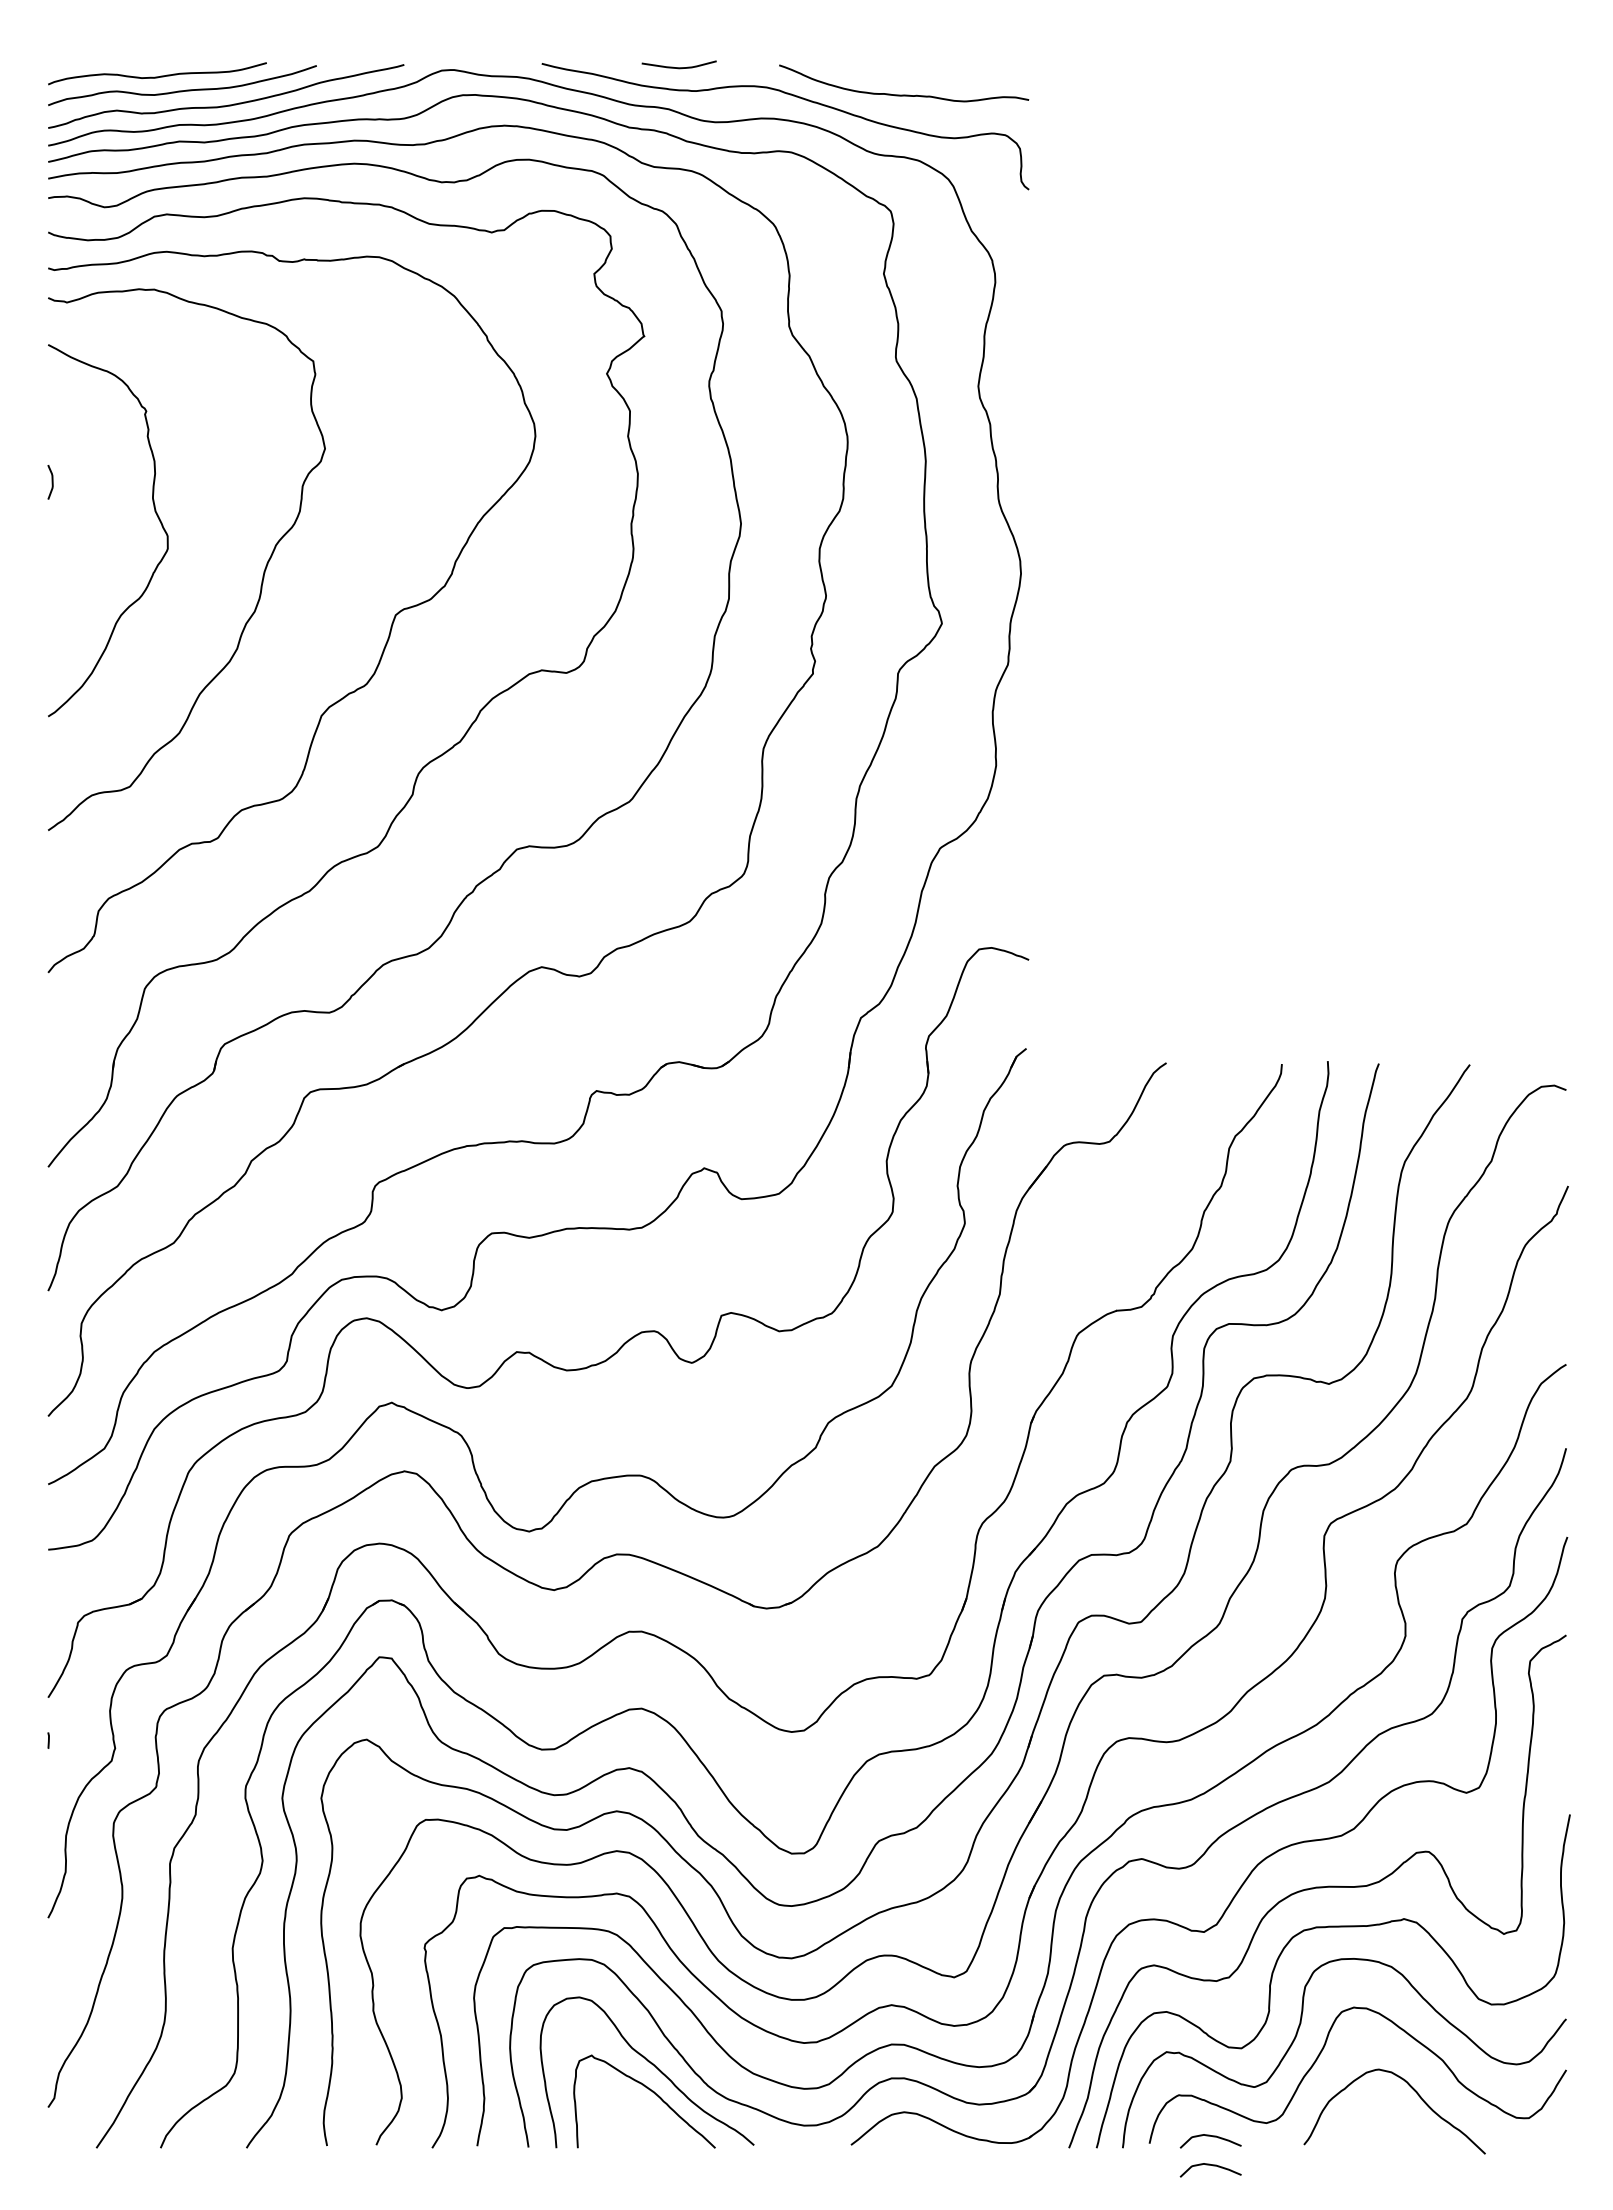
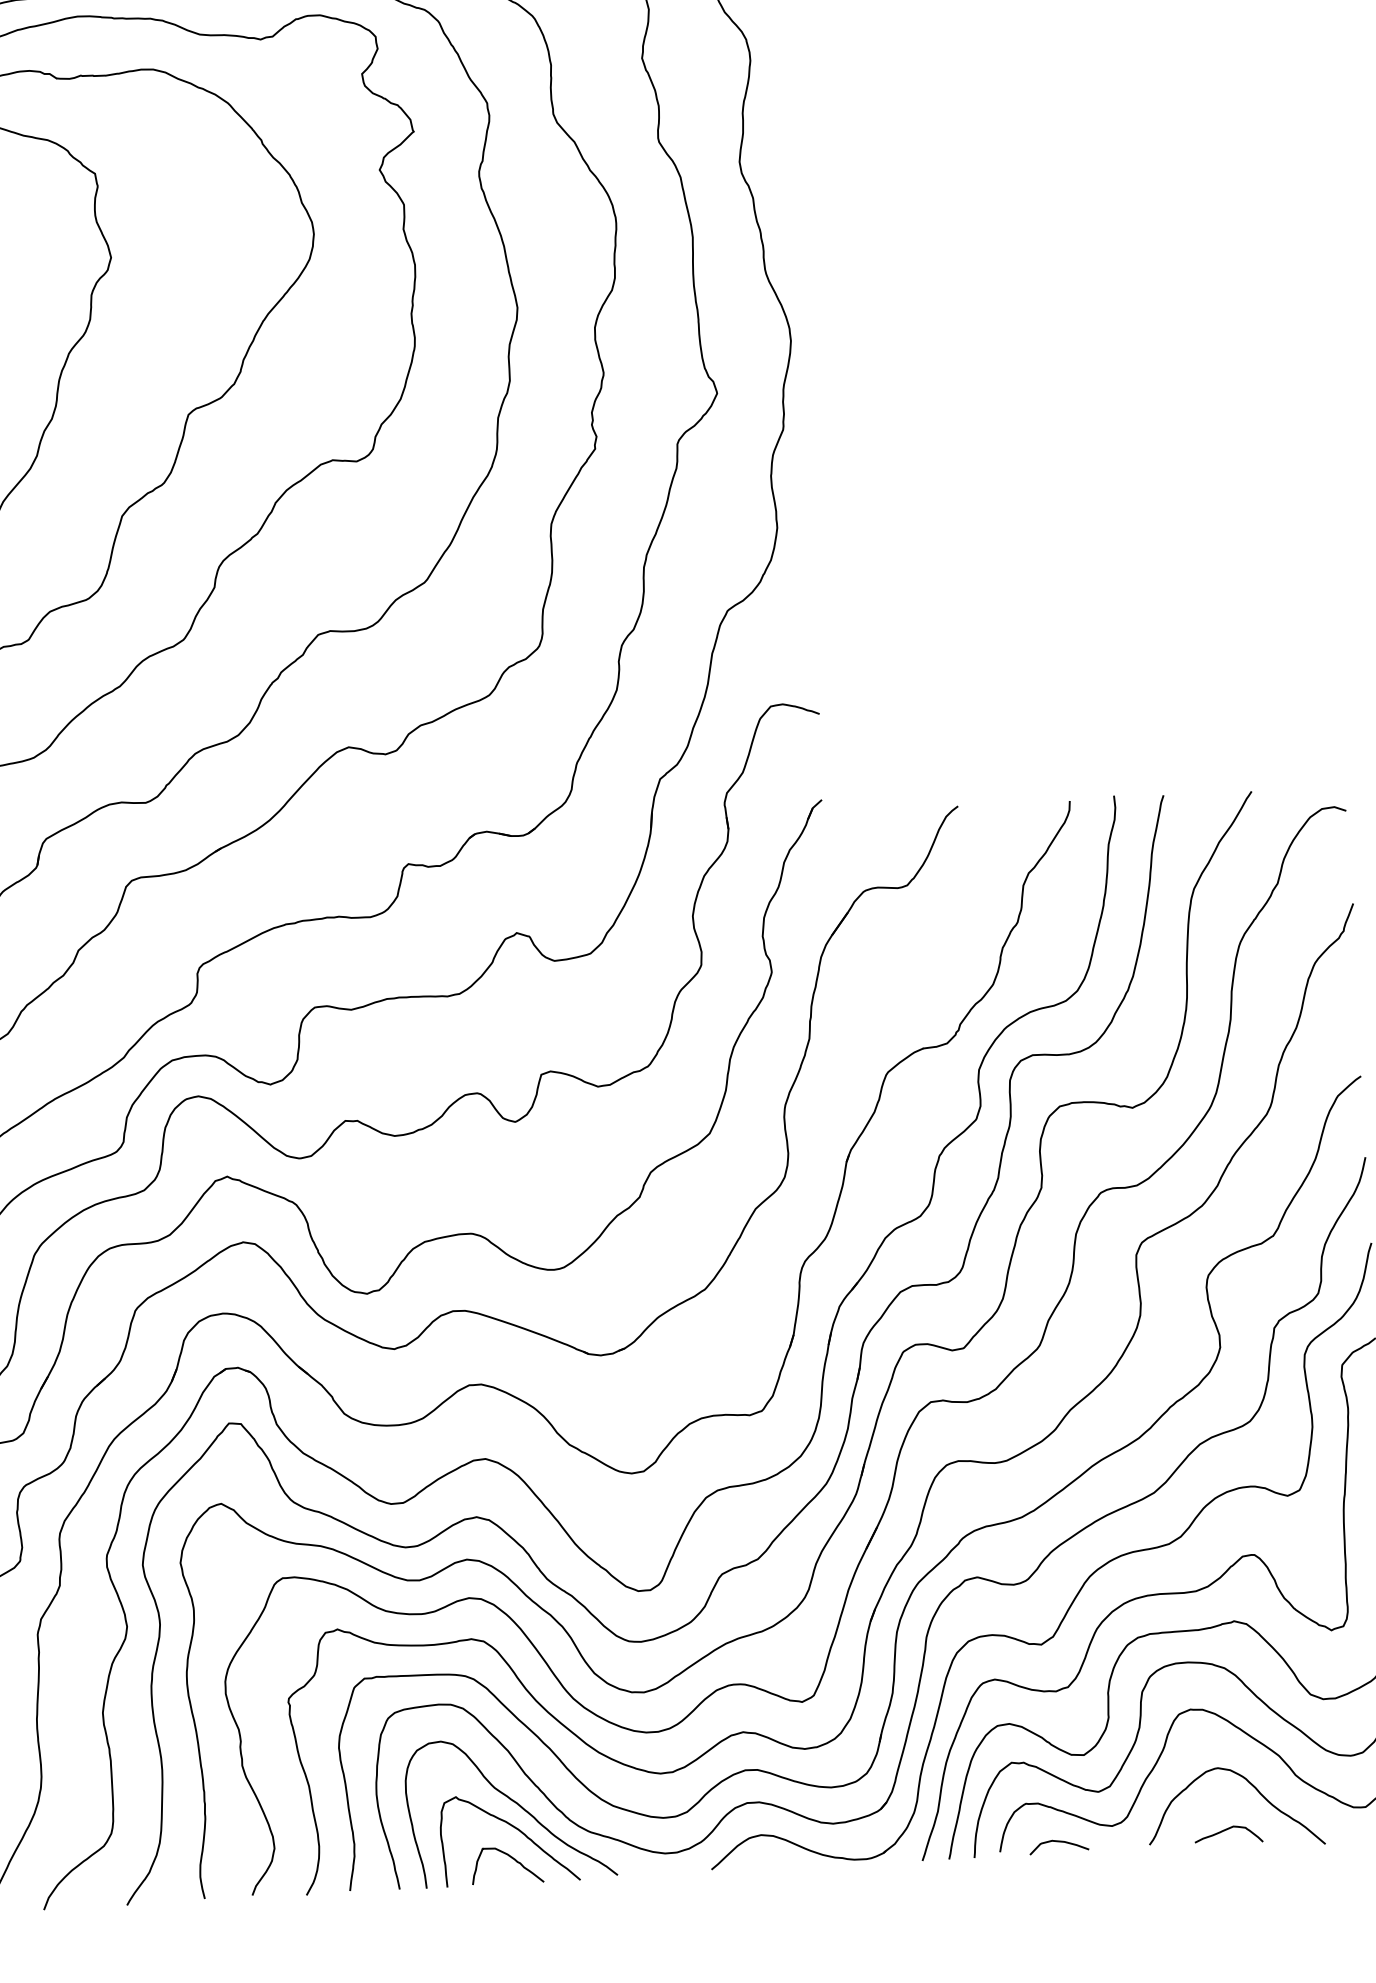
curve: (646, 2122) -> (512, 1858), added
curve: (1384, 2134) -> (1226, 1830), added
curve: (1210, 2165) -> (1060, 1870), removed

